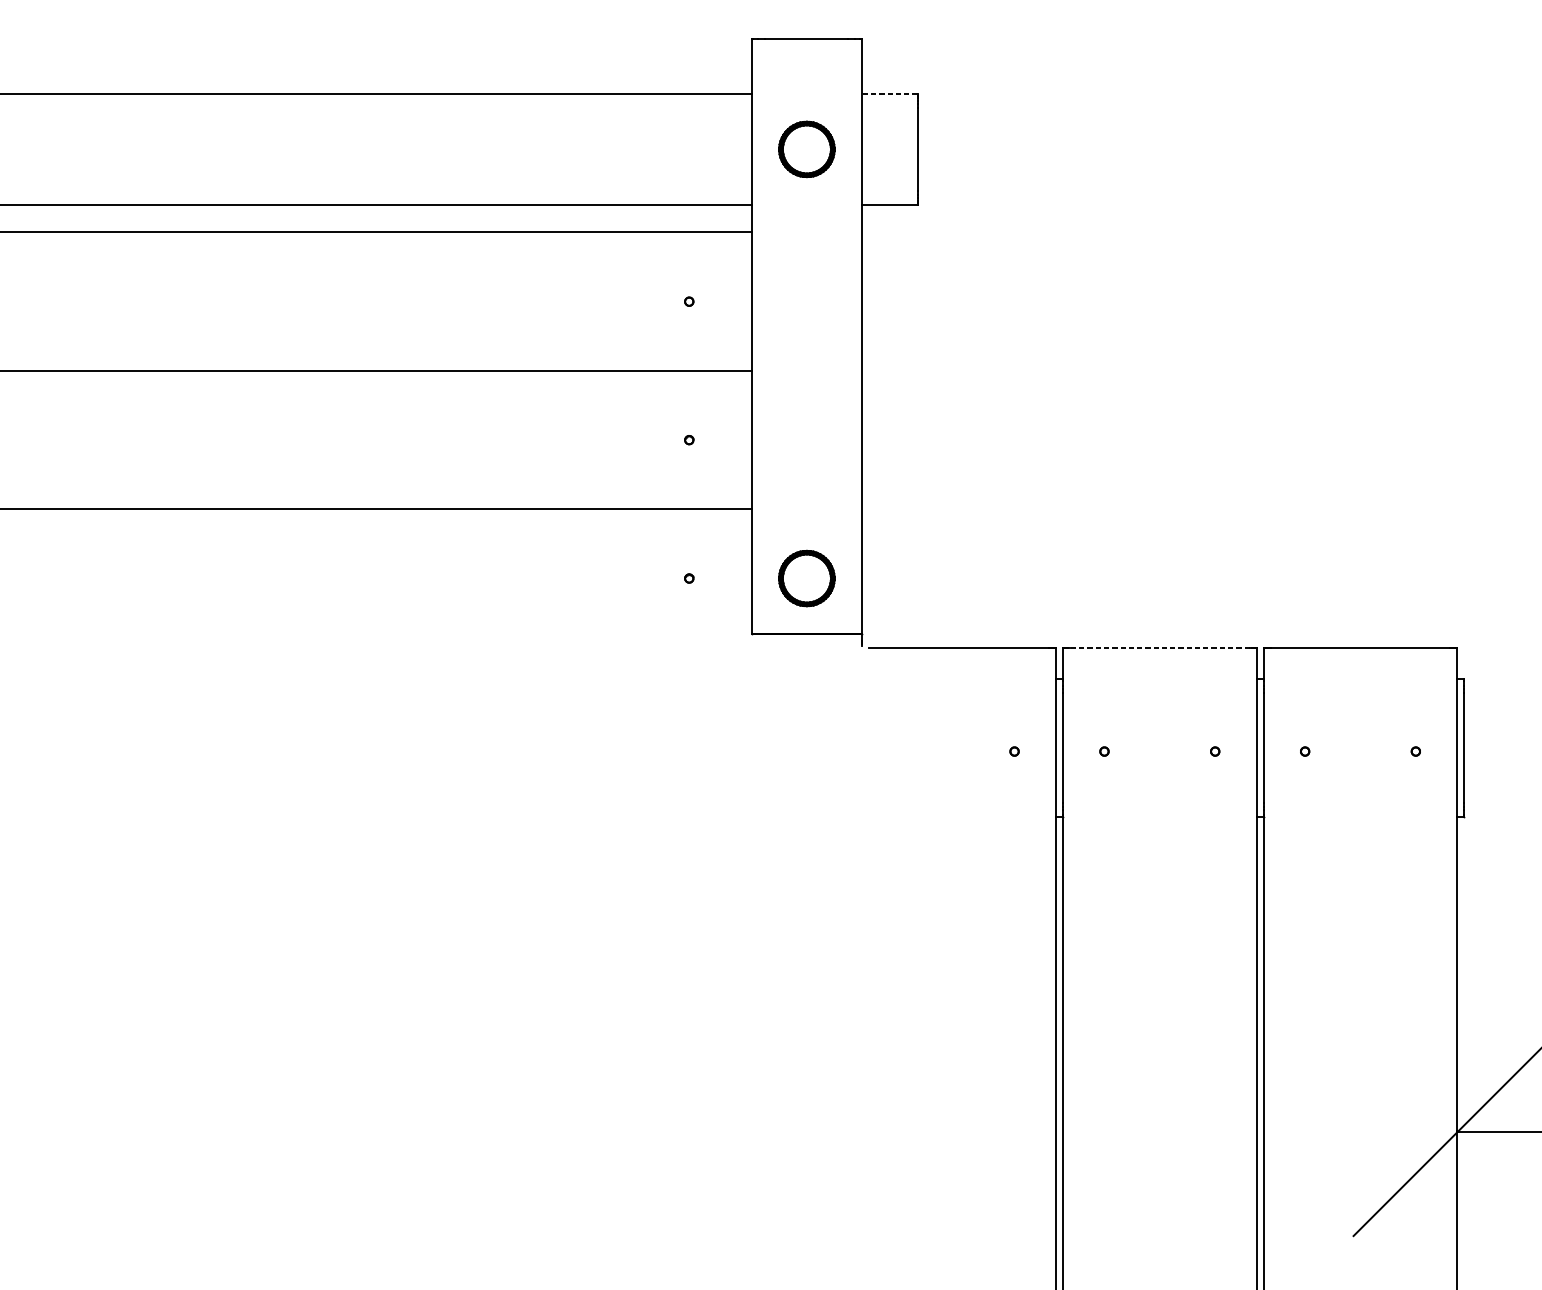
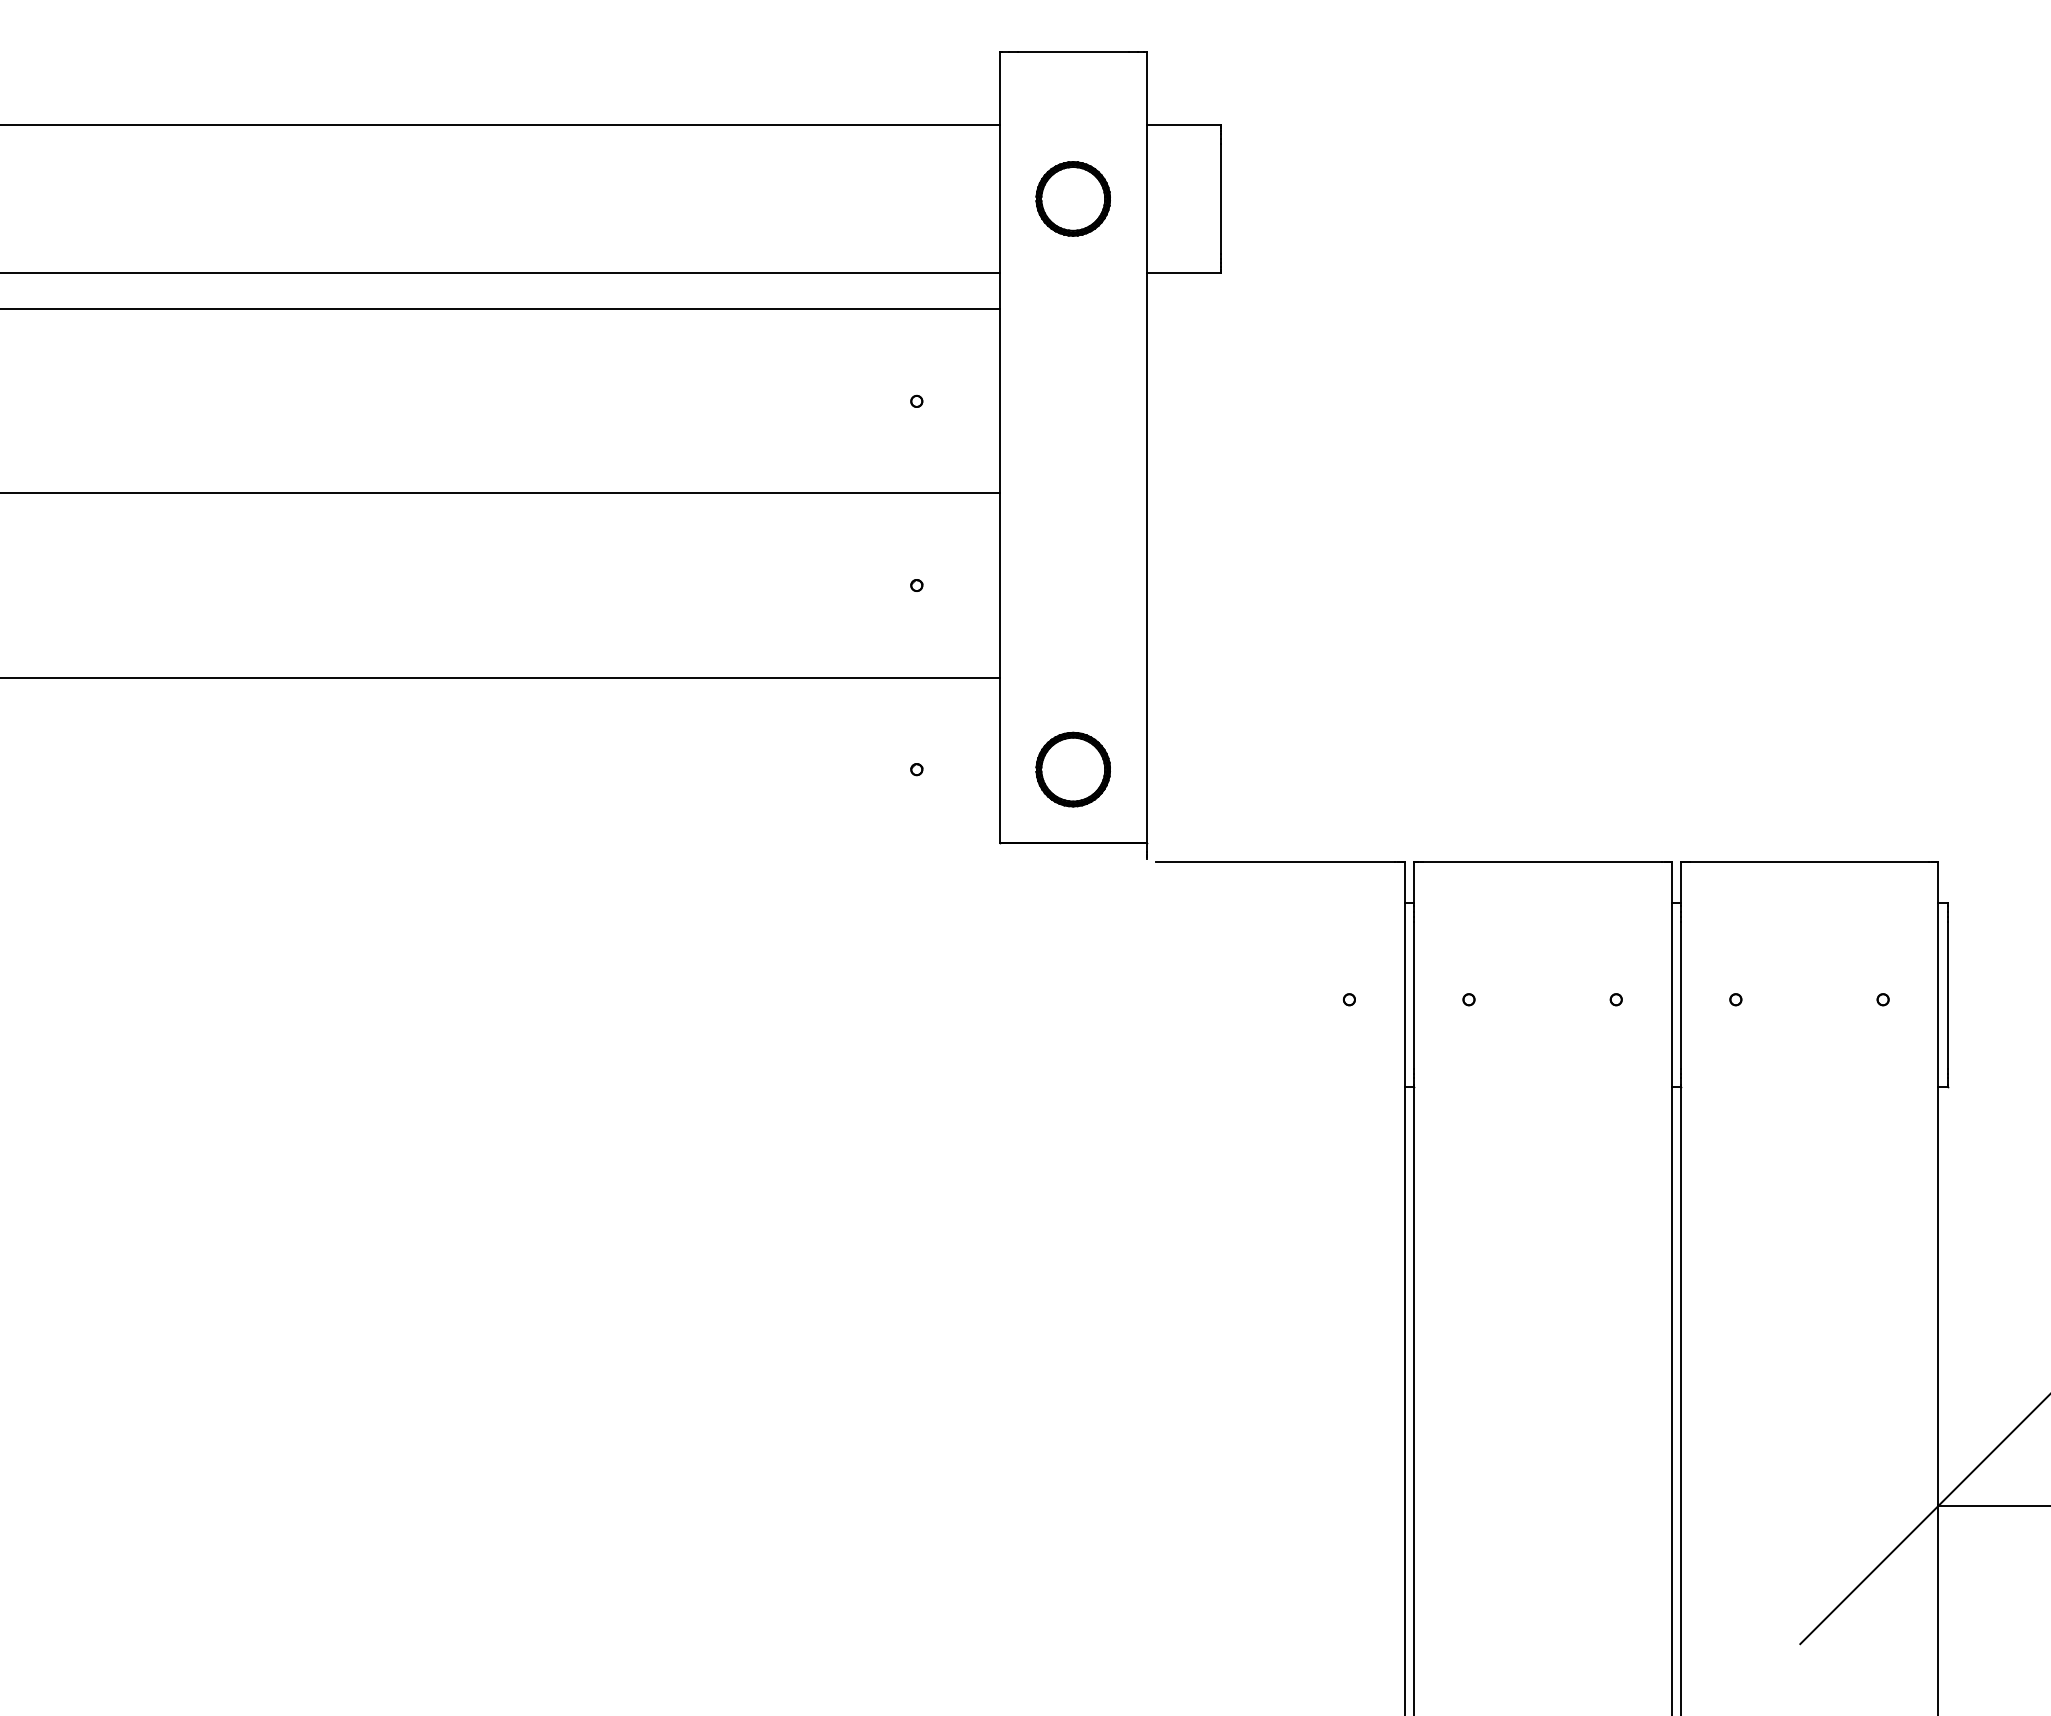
line: (889, 94) -> (1183, 125), dashed -> solid
line: (1159, 647) -> (1542, 861), dashed -> solid

